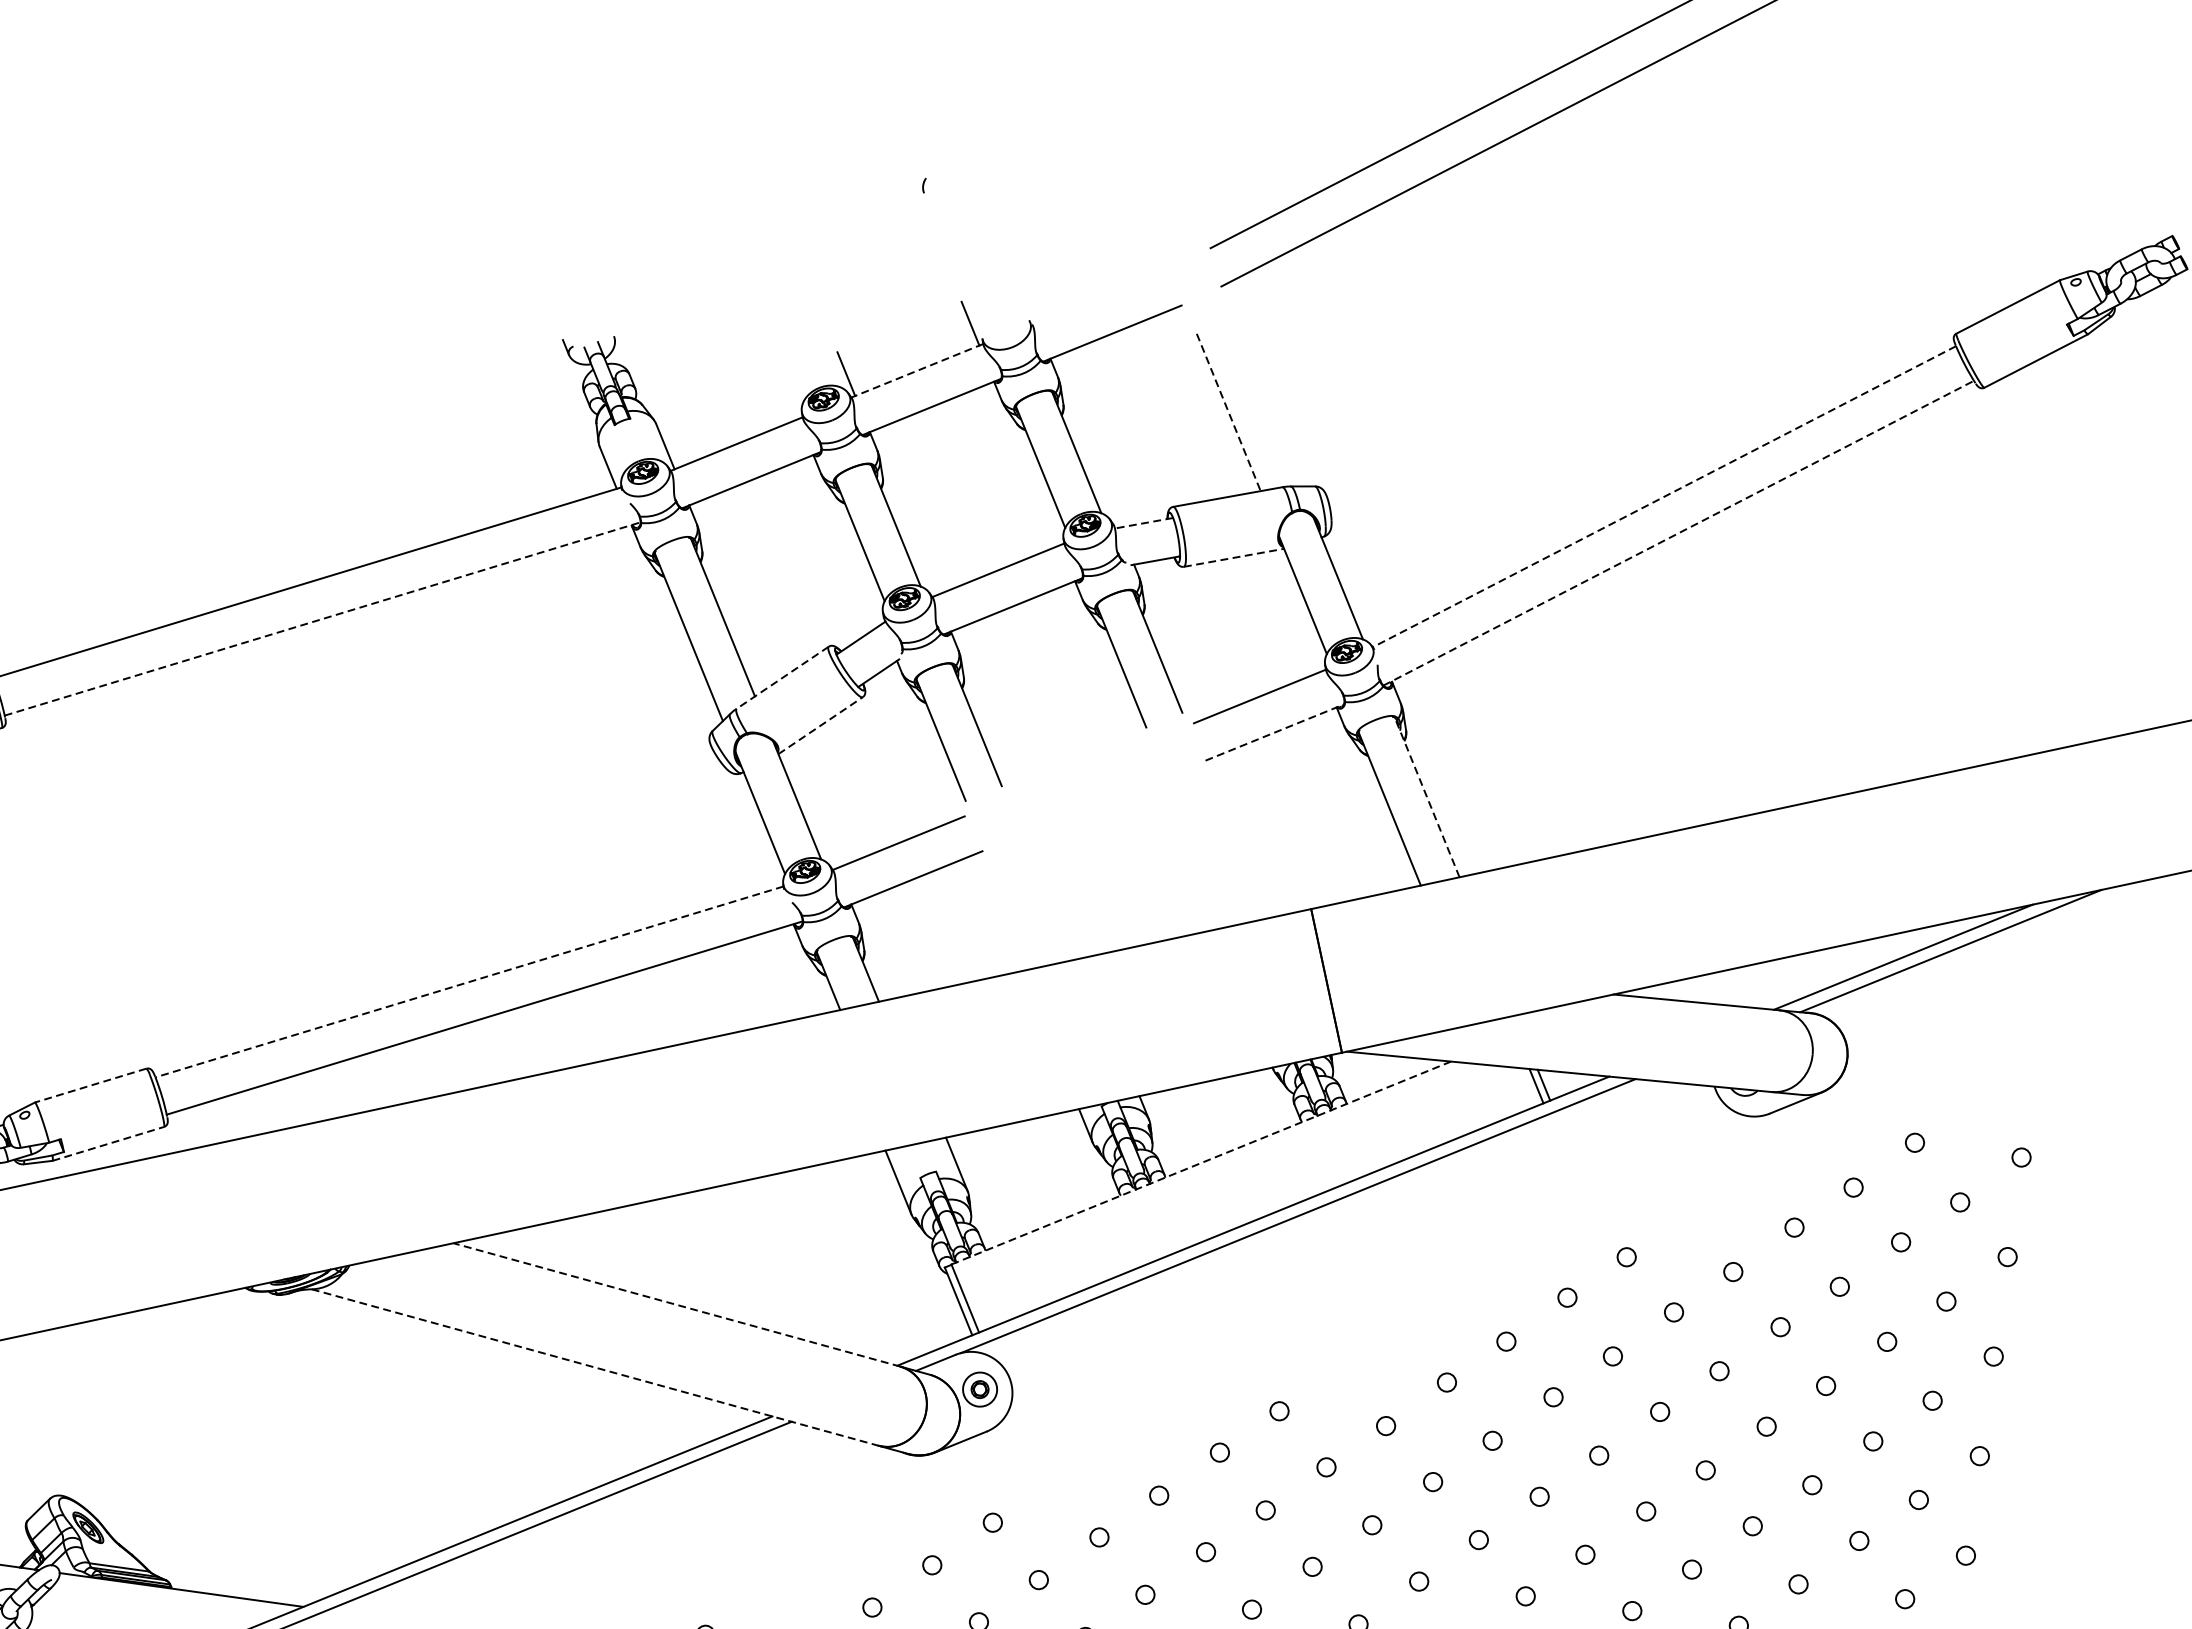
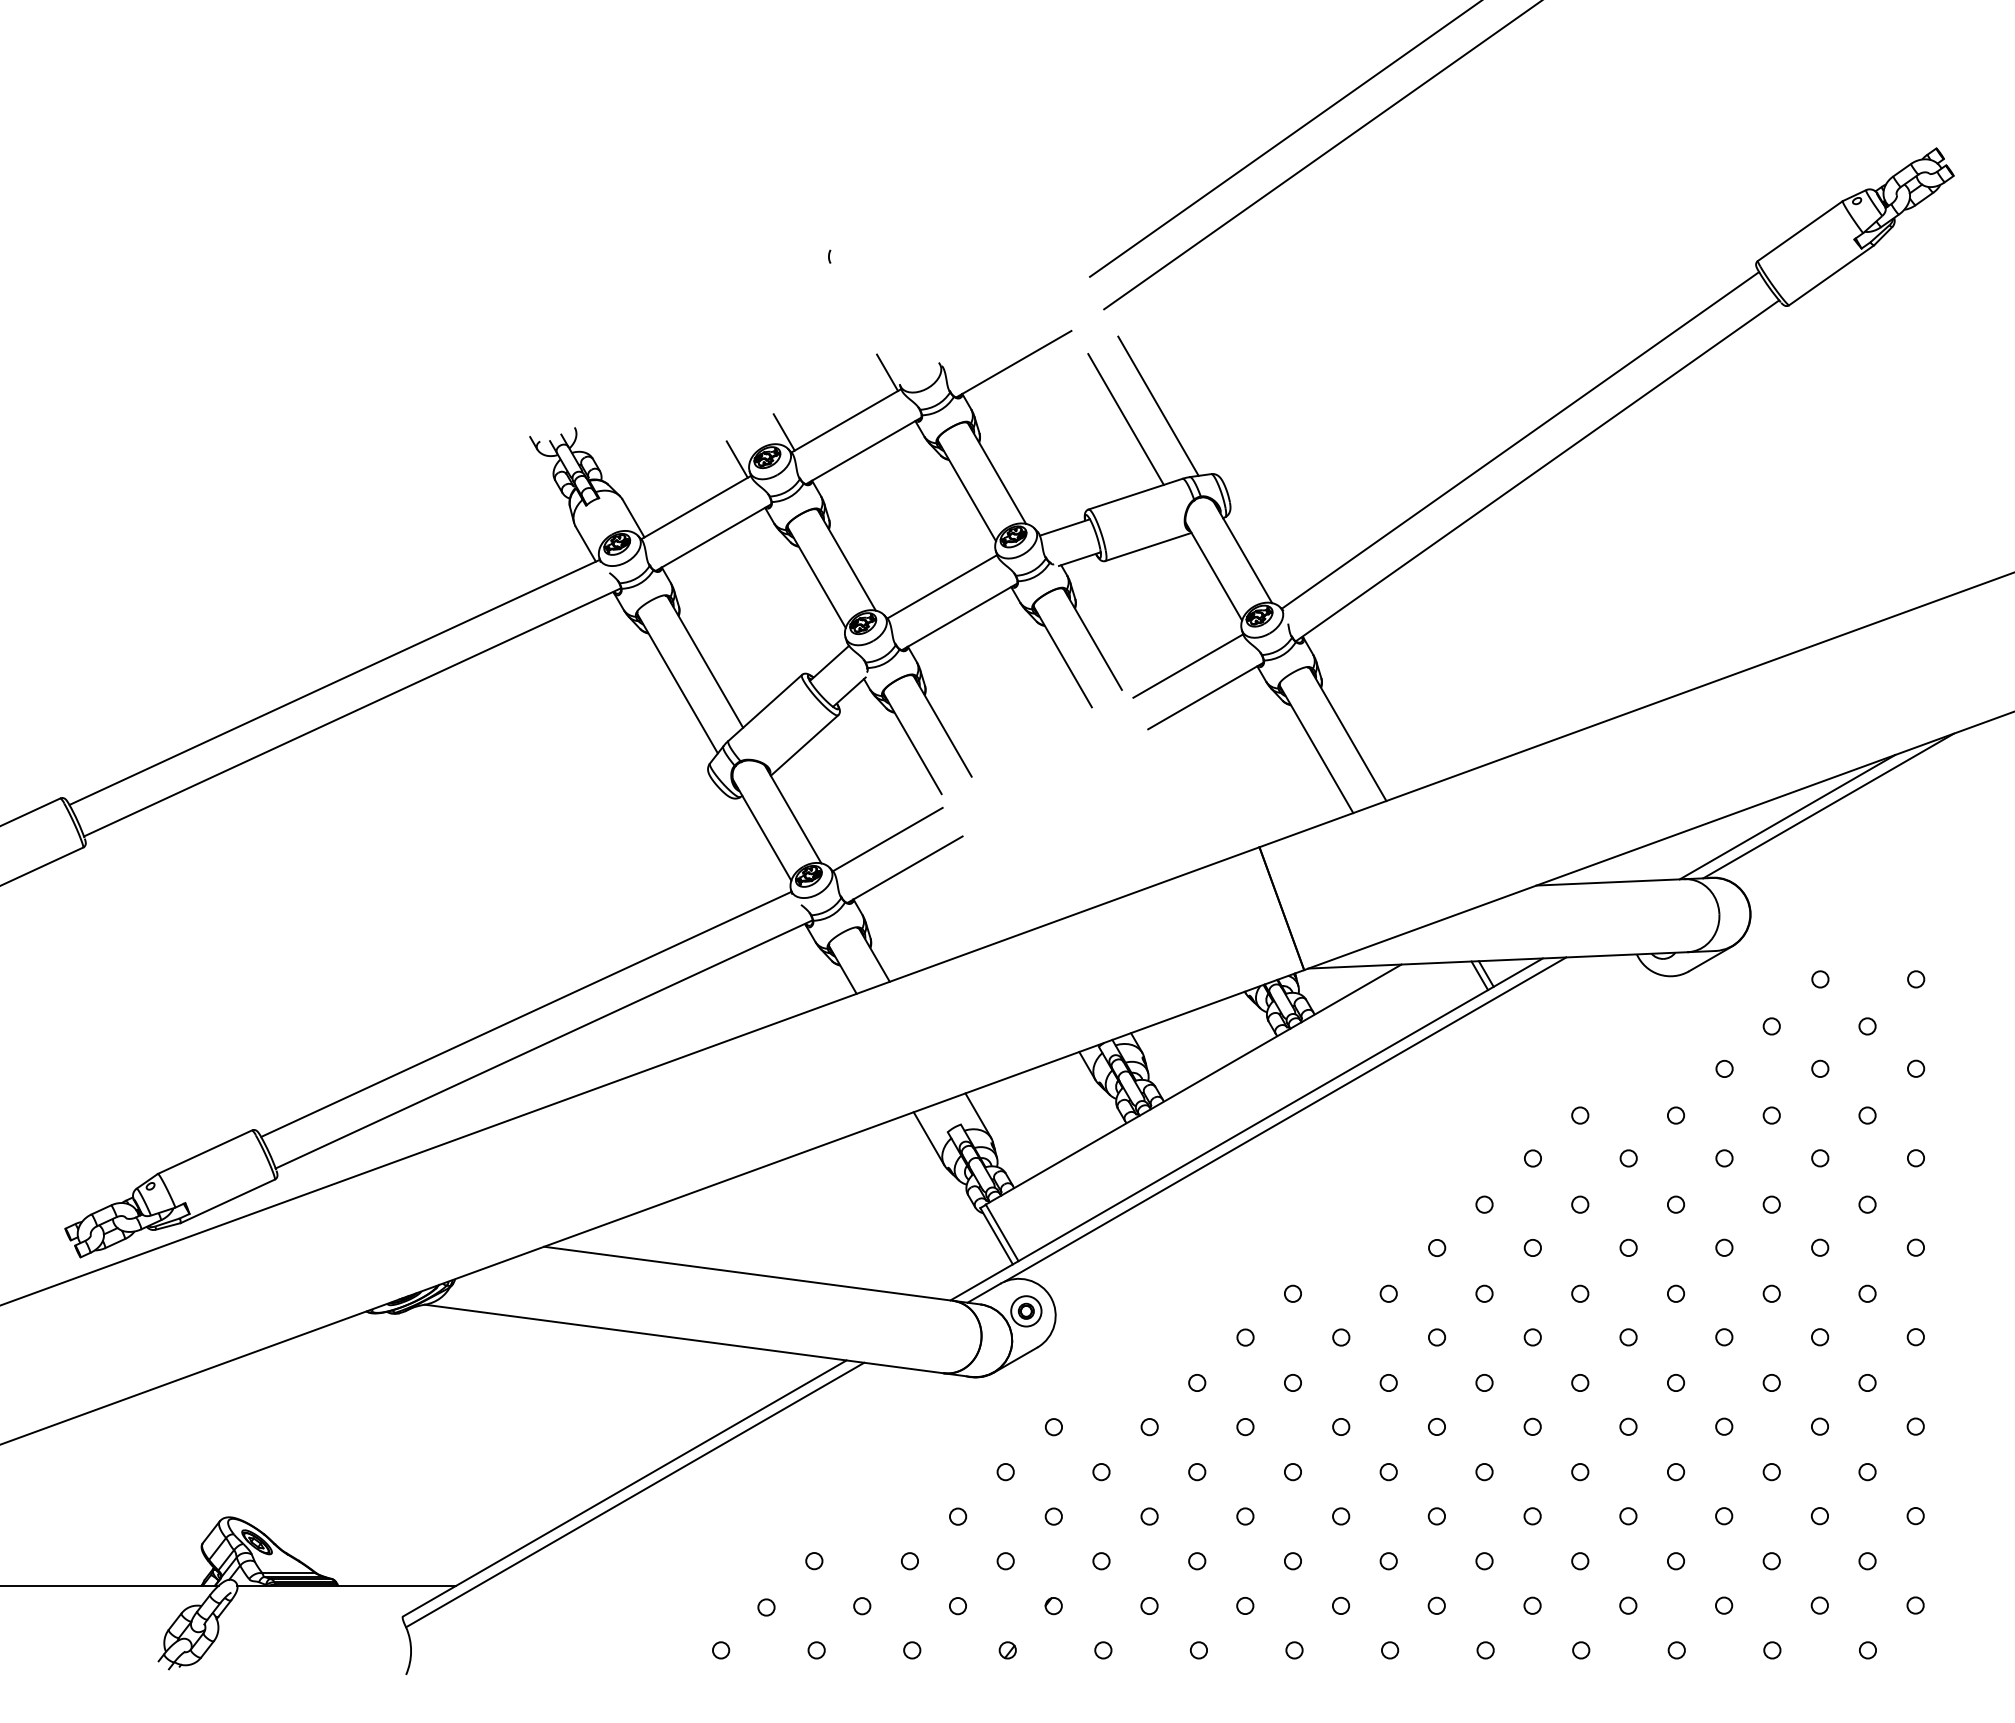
line: (916, 371) -> (845, 421), dashed -> solid
line: (789, 396) -> (736, 459), added
line: (1267, 401) -> (1158, 405), added
line: (1229, 412) -> (1126, 419), dashed -> solid
line: (1664, 496) -> (1520, 440), dashed -> solid
line: (1143, 523) -> (1064, 527), dashed -> solid
line: (1678, 532) -> (1537, 470), dashed -> solid
line: (1234, 557) -> (1148, 546), dashed -> solid
line: (322, 619) -> (352, 712), dashed -> solid
line: (781, 678) -> (764, 708), dashed -> solid
line: (820, 725) -> (804, 745), dashed -> solid
line: (1275, 732) -> (1206, 695), dashed -> solid
line: (1426, 797) -> (1347, 734), dashed -> solid
line: (468, 981) -> (525, 1014), dashed -> solid
line: (91, 1086) -> (205, 1152), dashed -> solid
line: (108, 1143) -> (227, 1201), dashed -> solid
line: (1201, 1162) -> (1193, 1084), dashed -> solid
line: (676, 1304) -> (748, 1273), dashed -> solid
line: (595, 1368) -> (684, 1339), dashed -> solid

